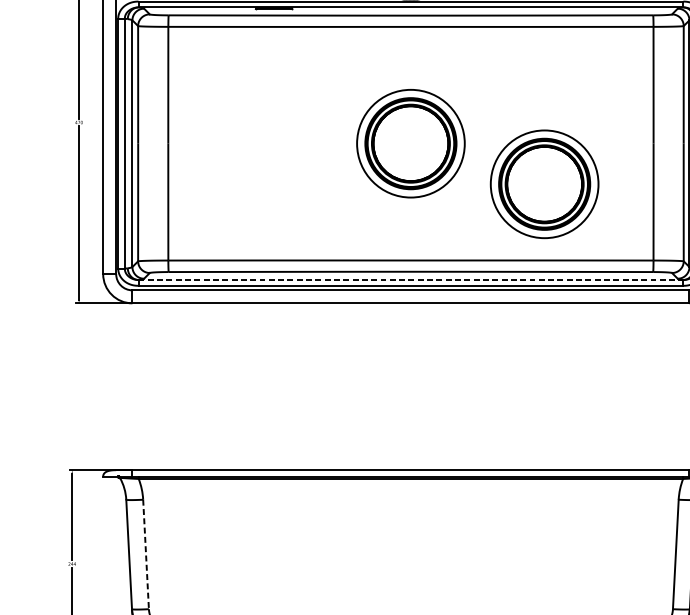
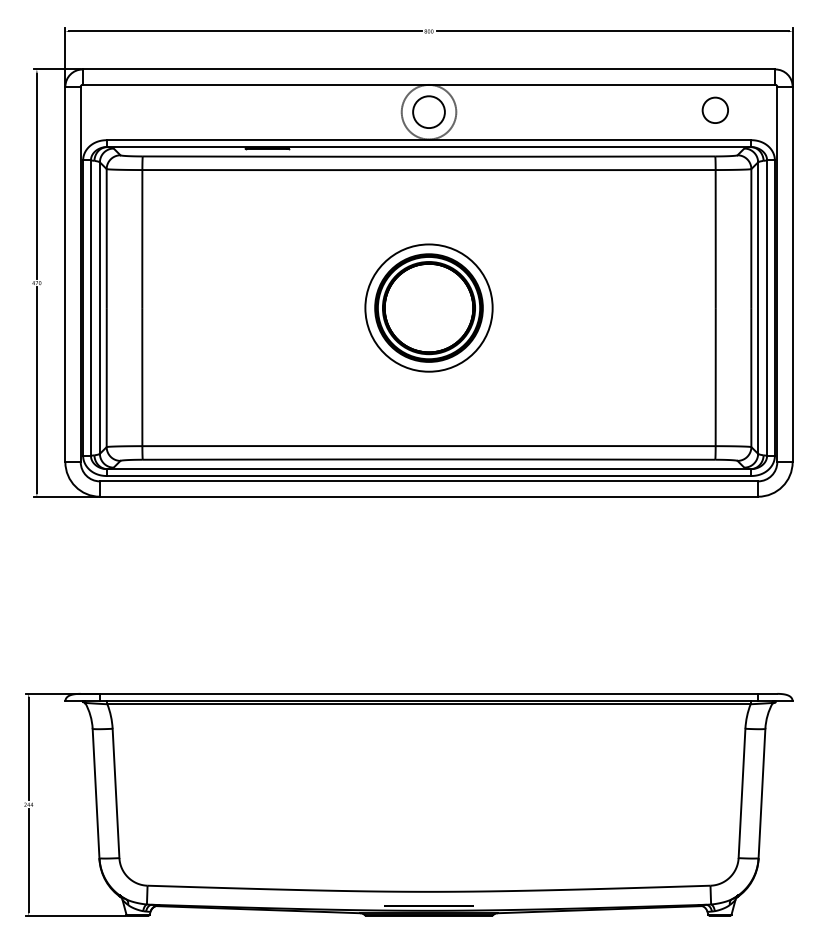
part: (544, 183) -> (586, 355), removed
line: (411, 280) -> (429, 469), dashed -> solid
line: (146, 554) -> (116, 793), dashed -> solid

